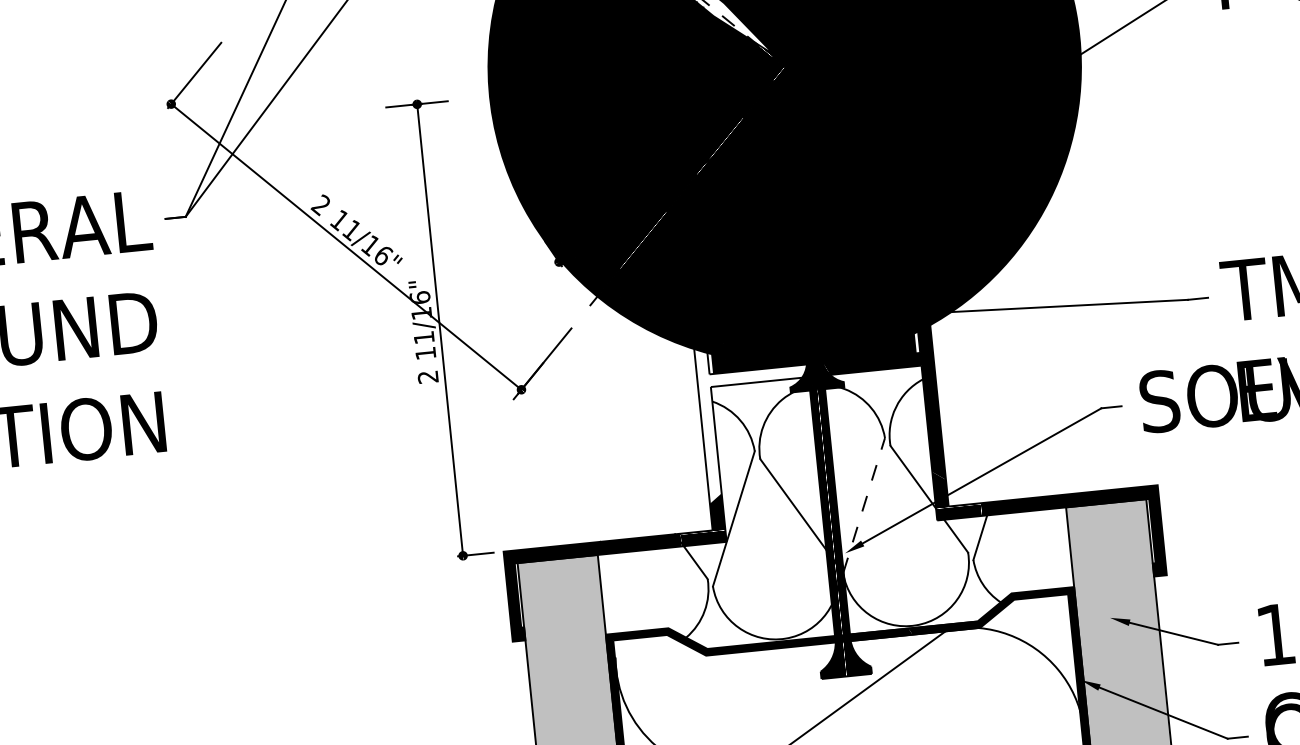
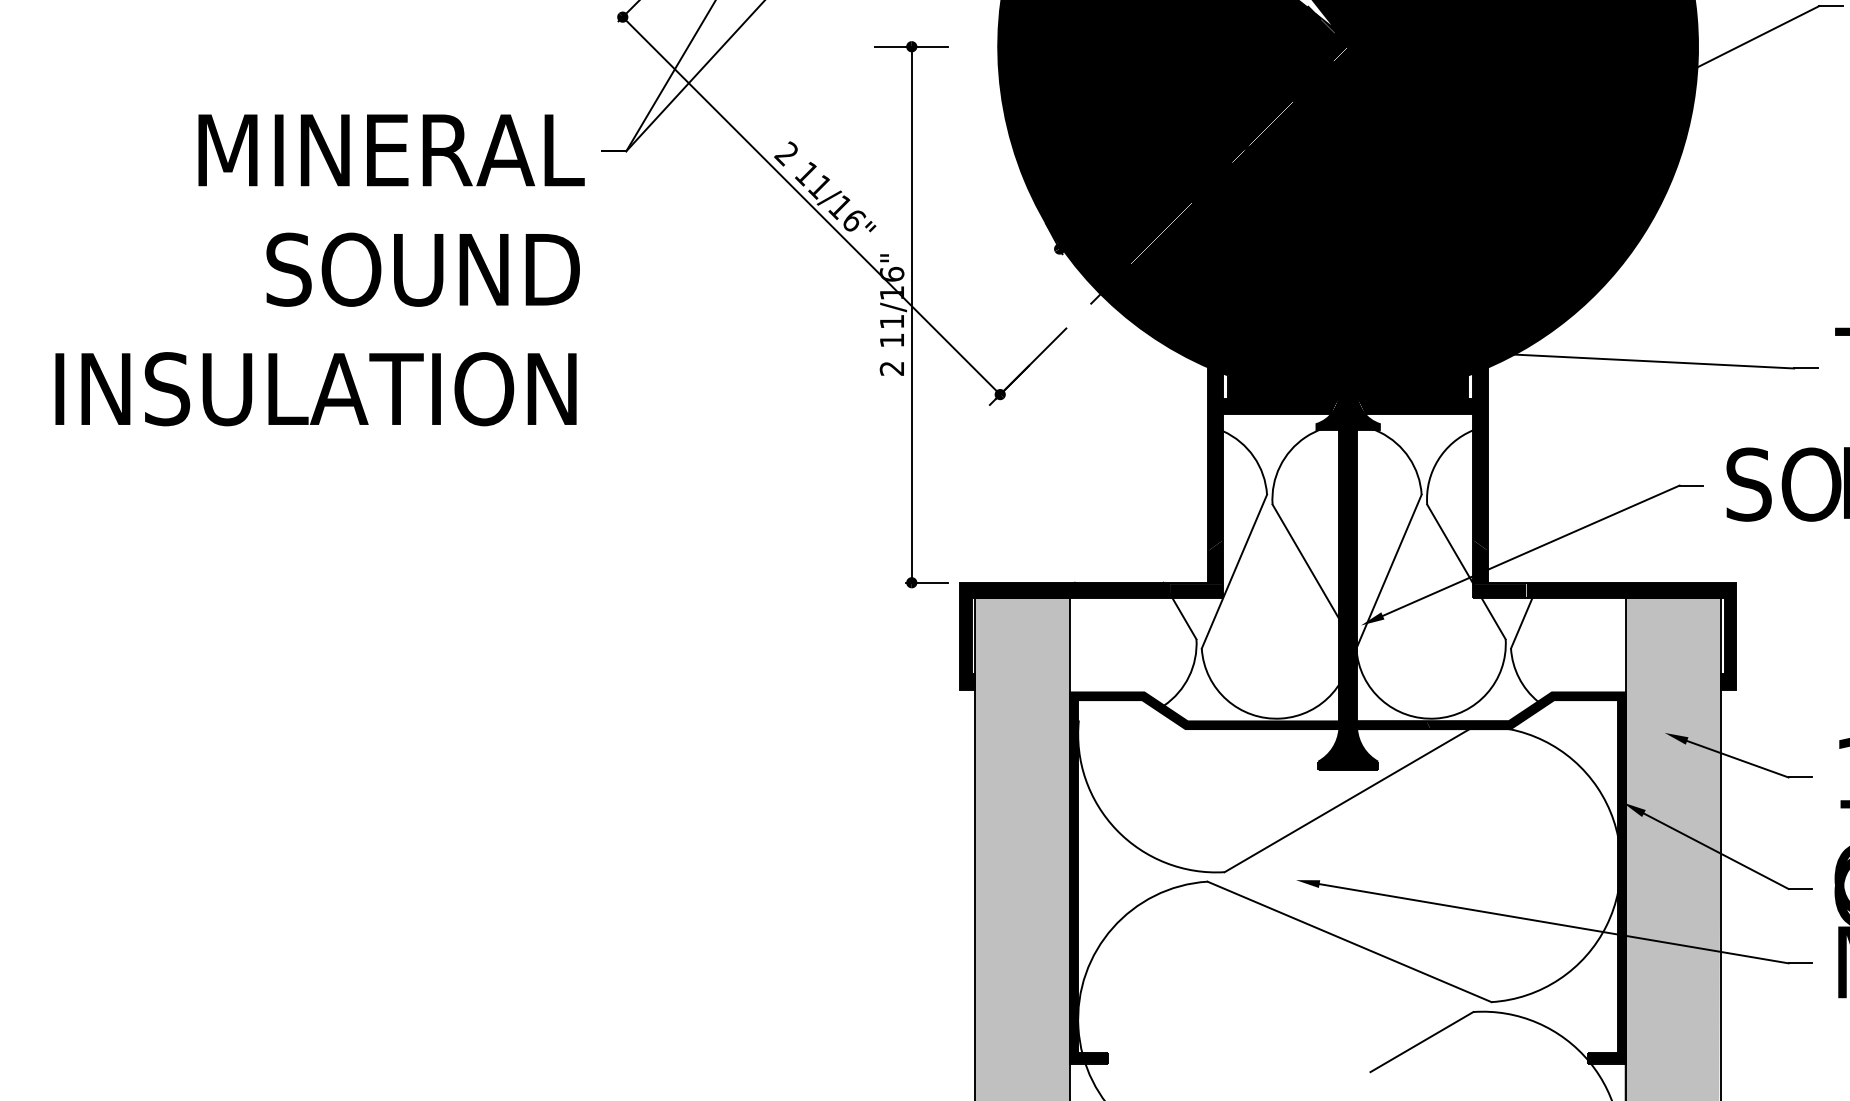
fill: (757, 421) -> (1273, 459), added
line: (864, 505) -> (1389, 571), dashed -> solid

